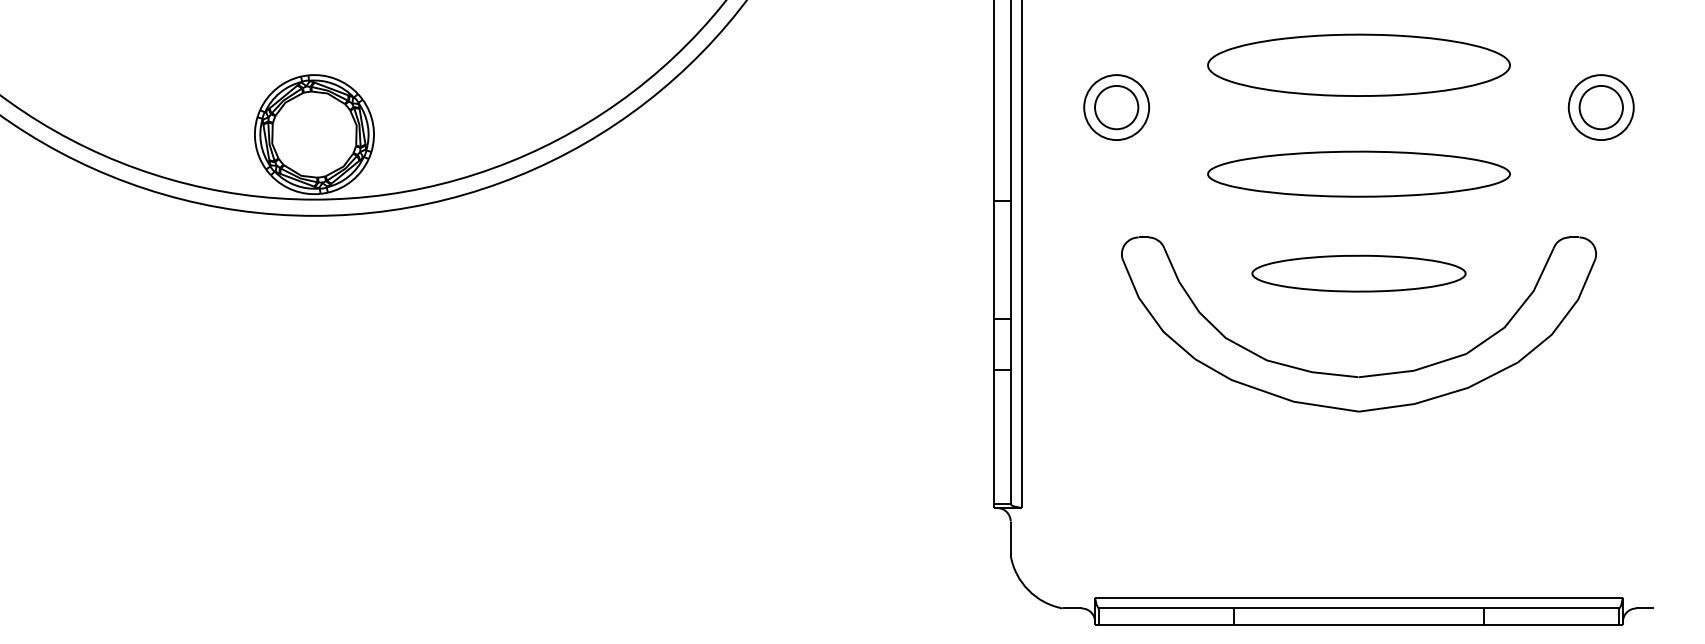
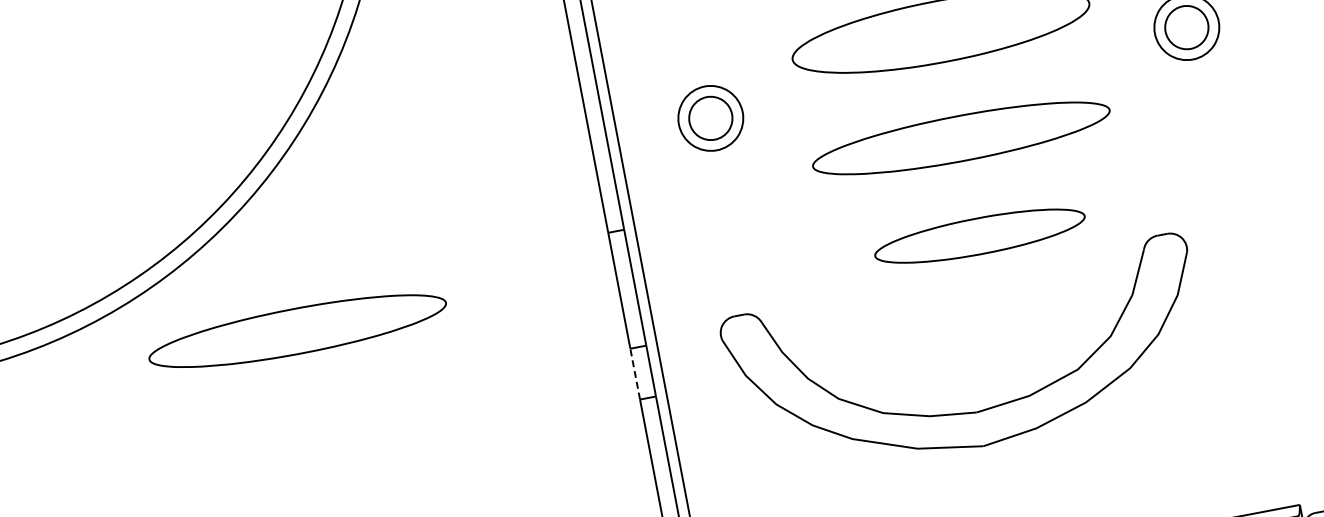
part: (670, 238) -> (297, 330), added
line: (994, 344) -> (635, 374), solid -> dashed
part: (1362, 375) -> (980, 410), moved

